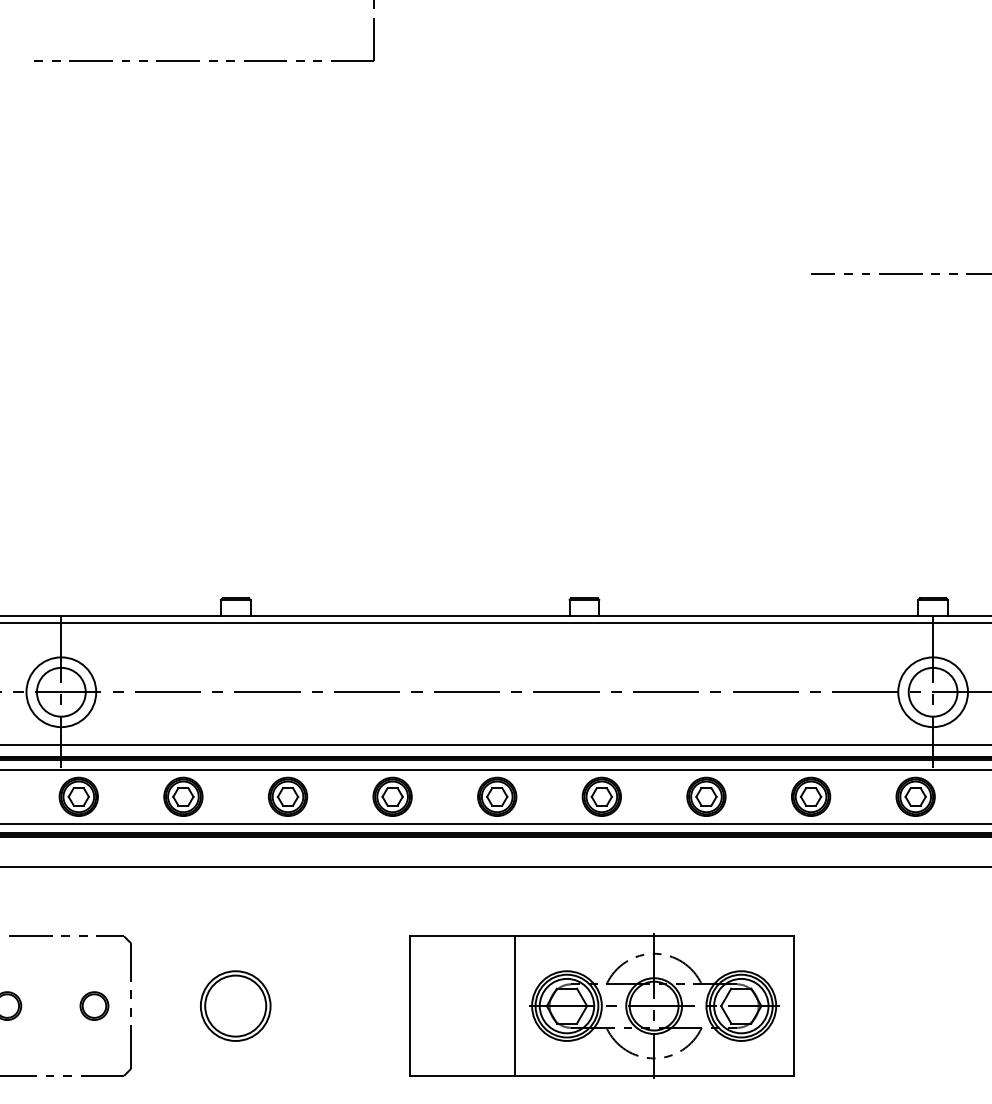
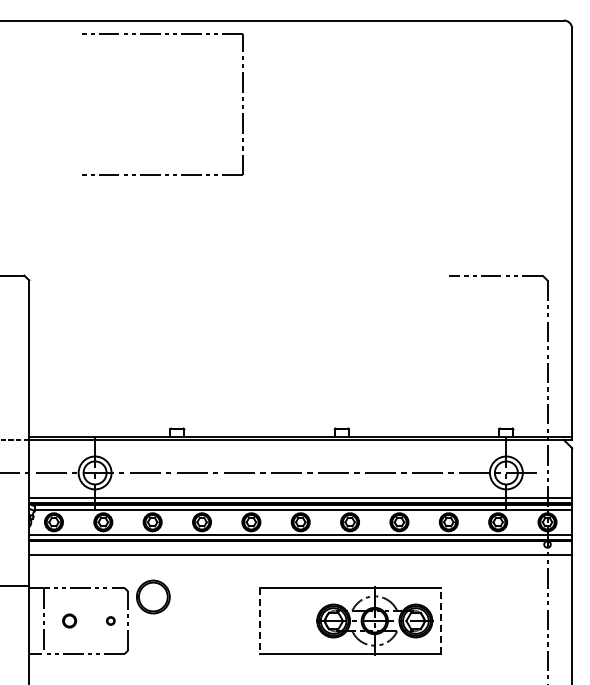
circle: (93, 1005) -> (110, 620), size x0.6
part: (235, 1005) -> (153, 596), moved
line: (513, 1005) -> (308, 620), removed
line: (409, 1007) -> (259, 621), solid -> dashed
line: (793, 1007) -> (440, 621), solid -> dashed

